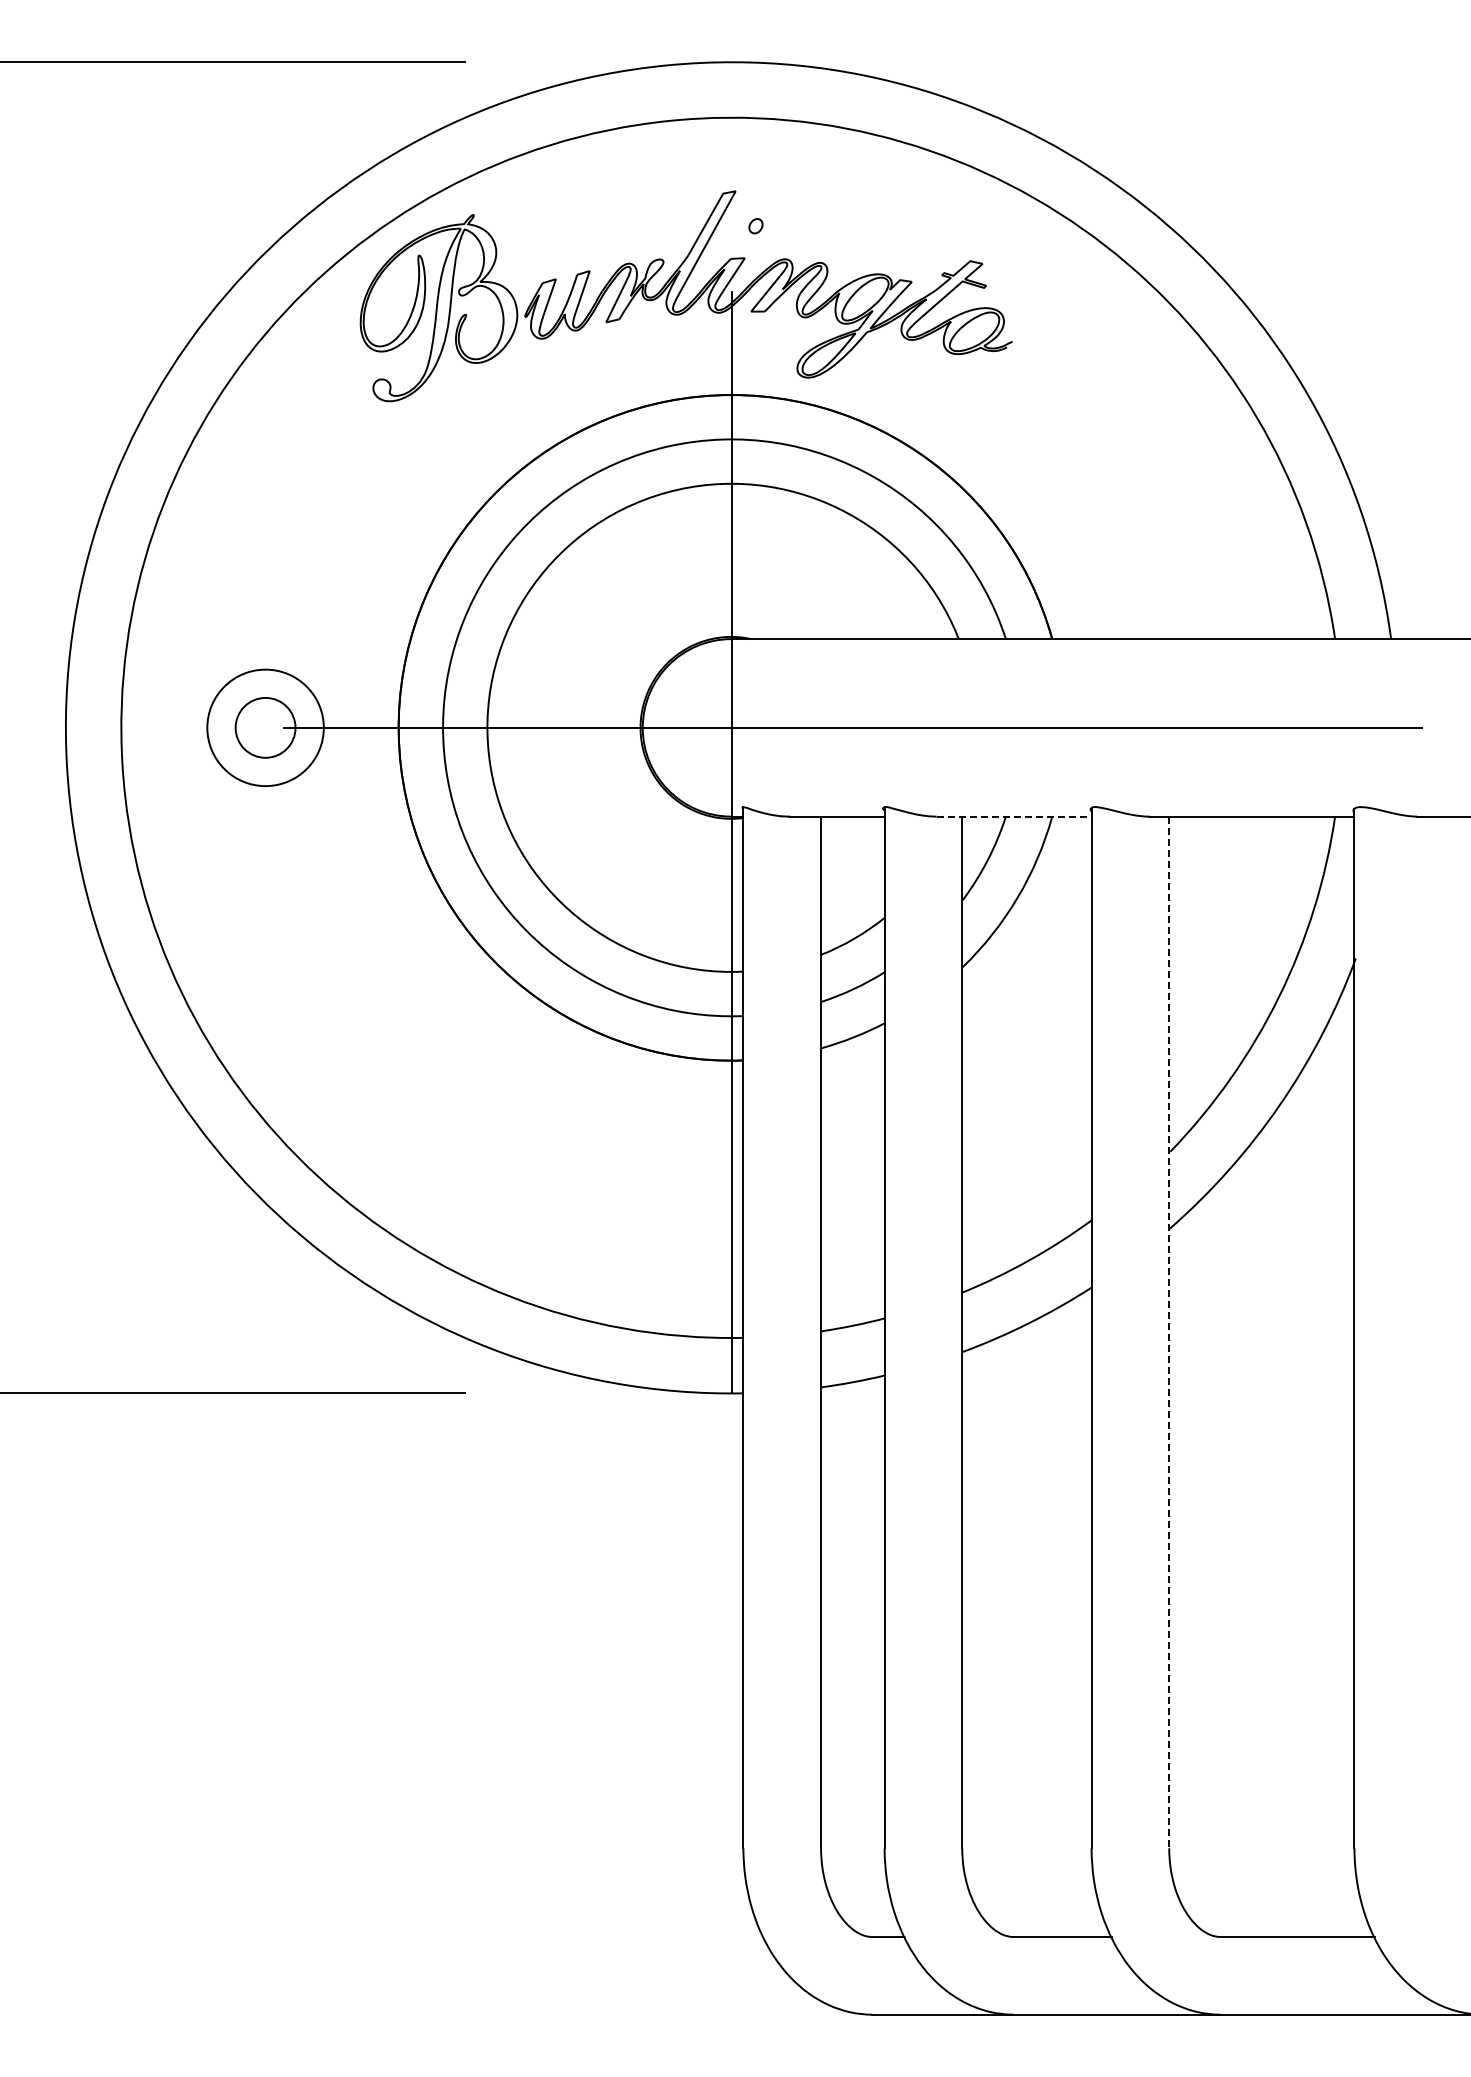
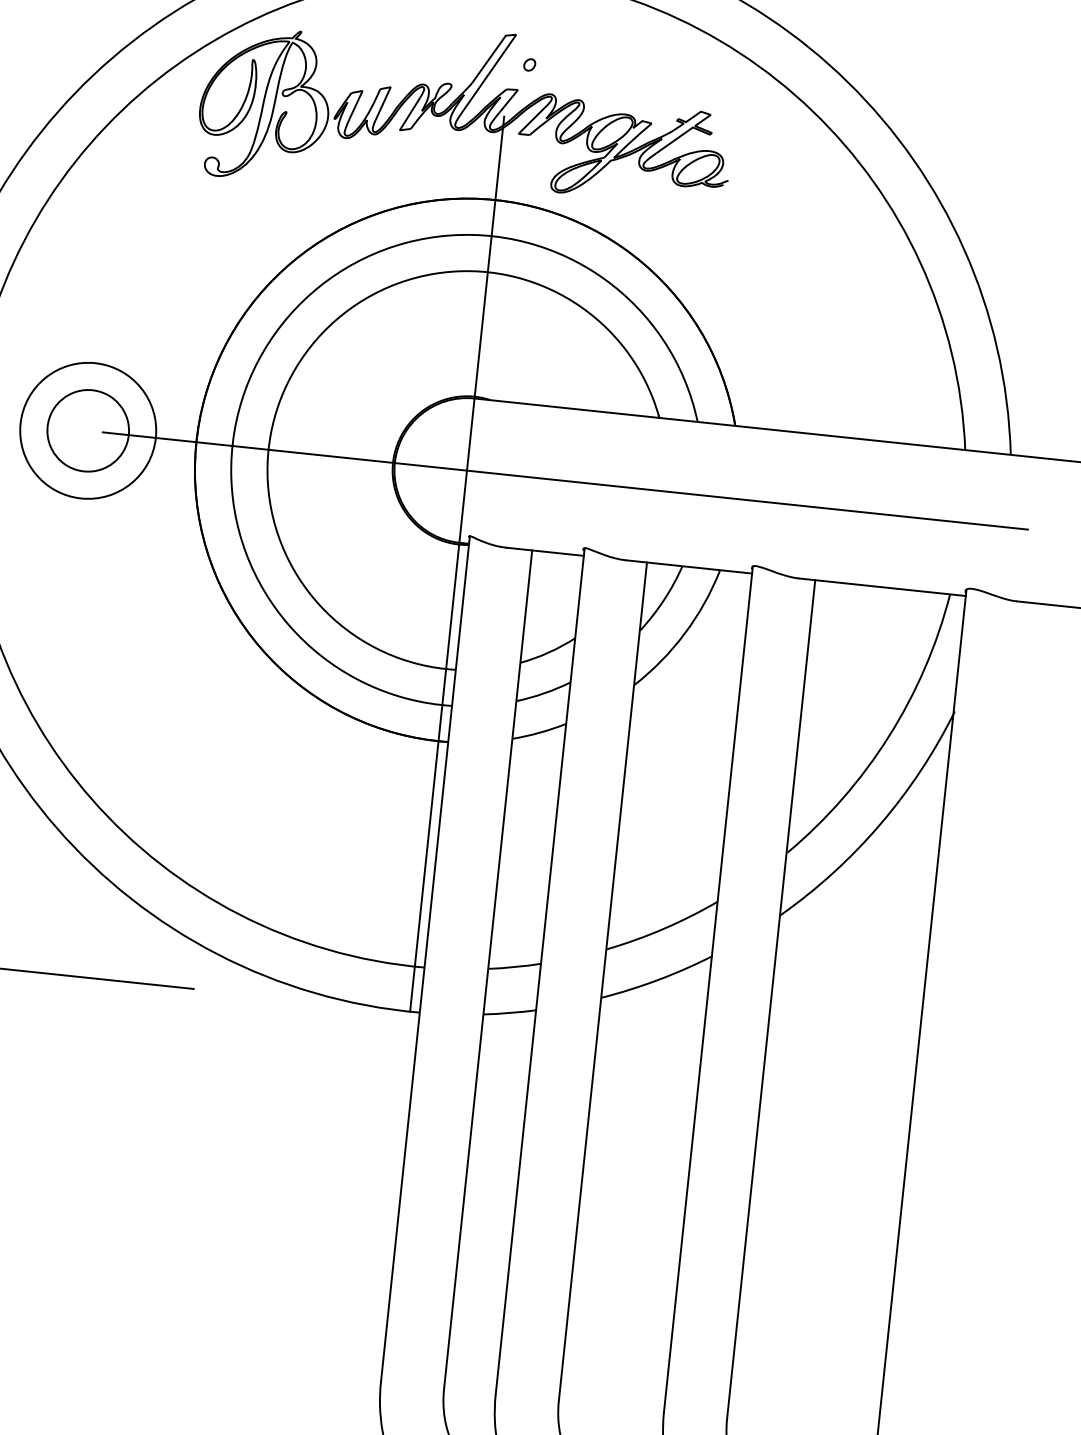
circle: (265, 727) -> (88, 430), size x1.43
circle: (265, 727) -> (88, 430), size x1.67
line: (1014, 816) -> (689, 566), dashed -> solid
line: (1169, 1332) -> (771, 999), dashed -> solid

